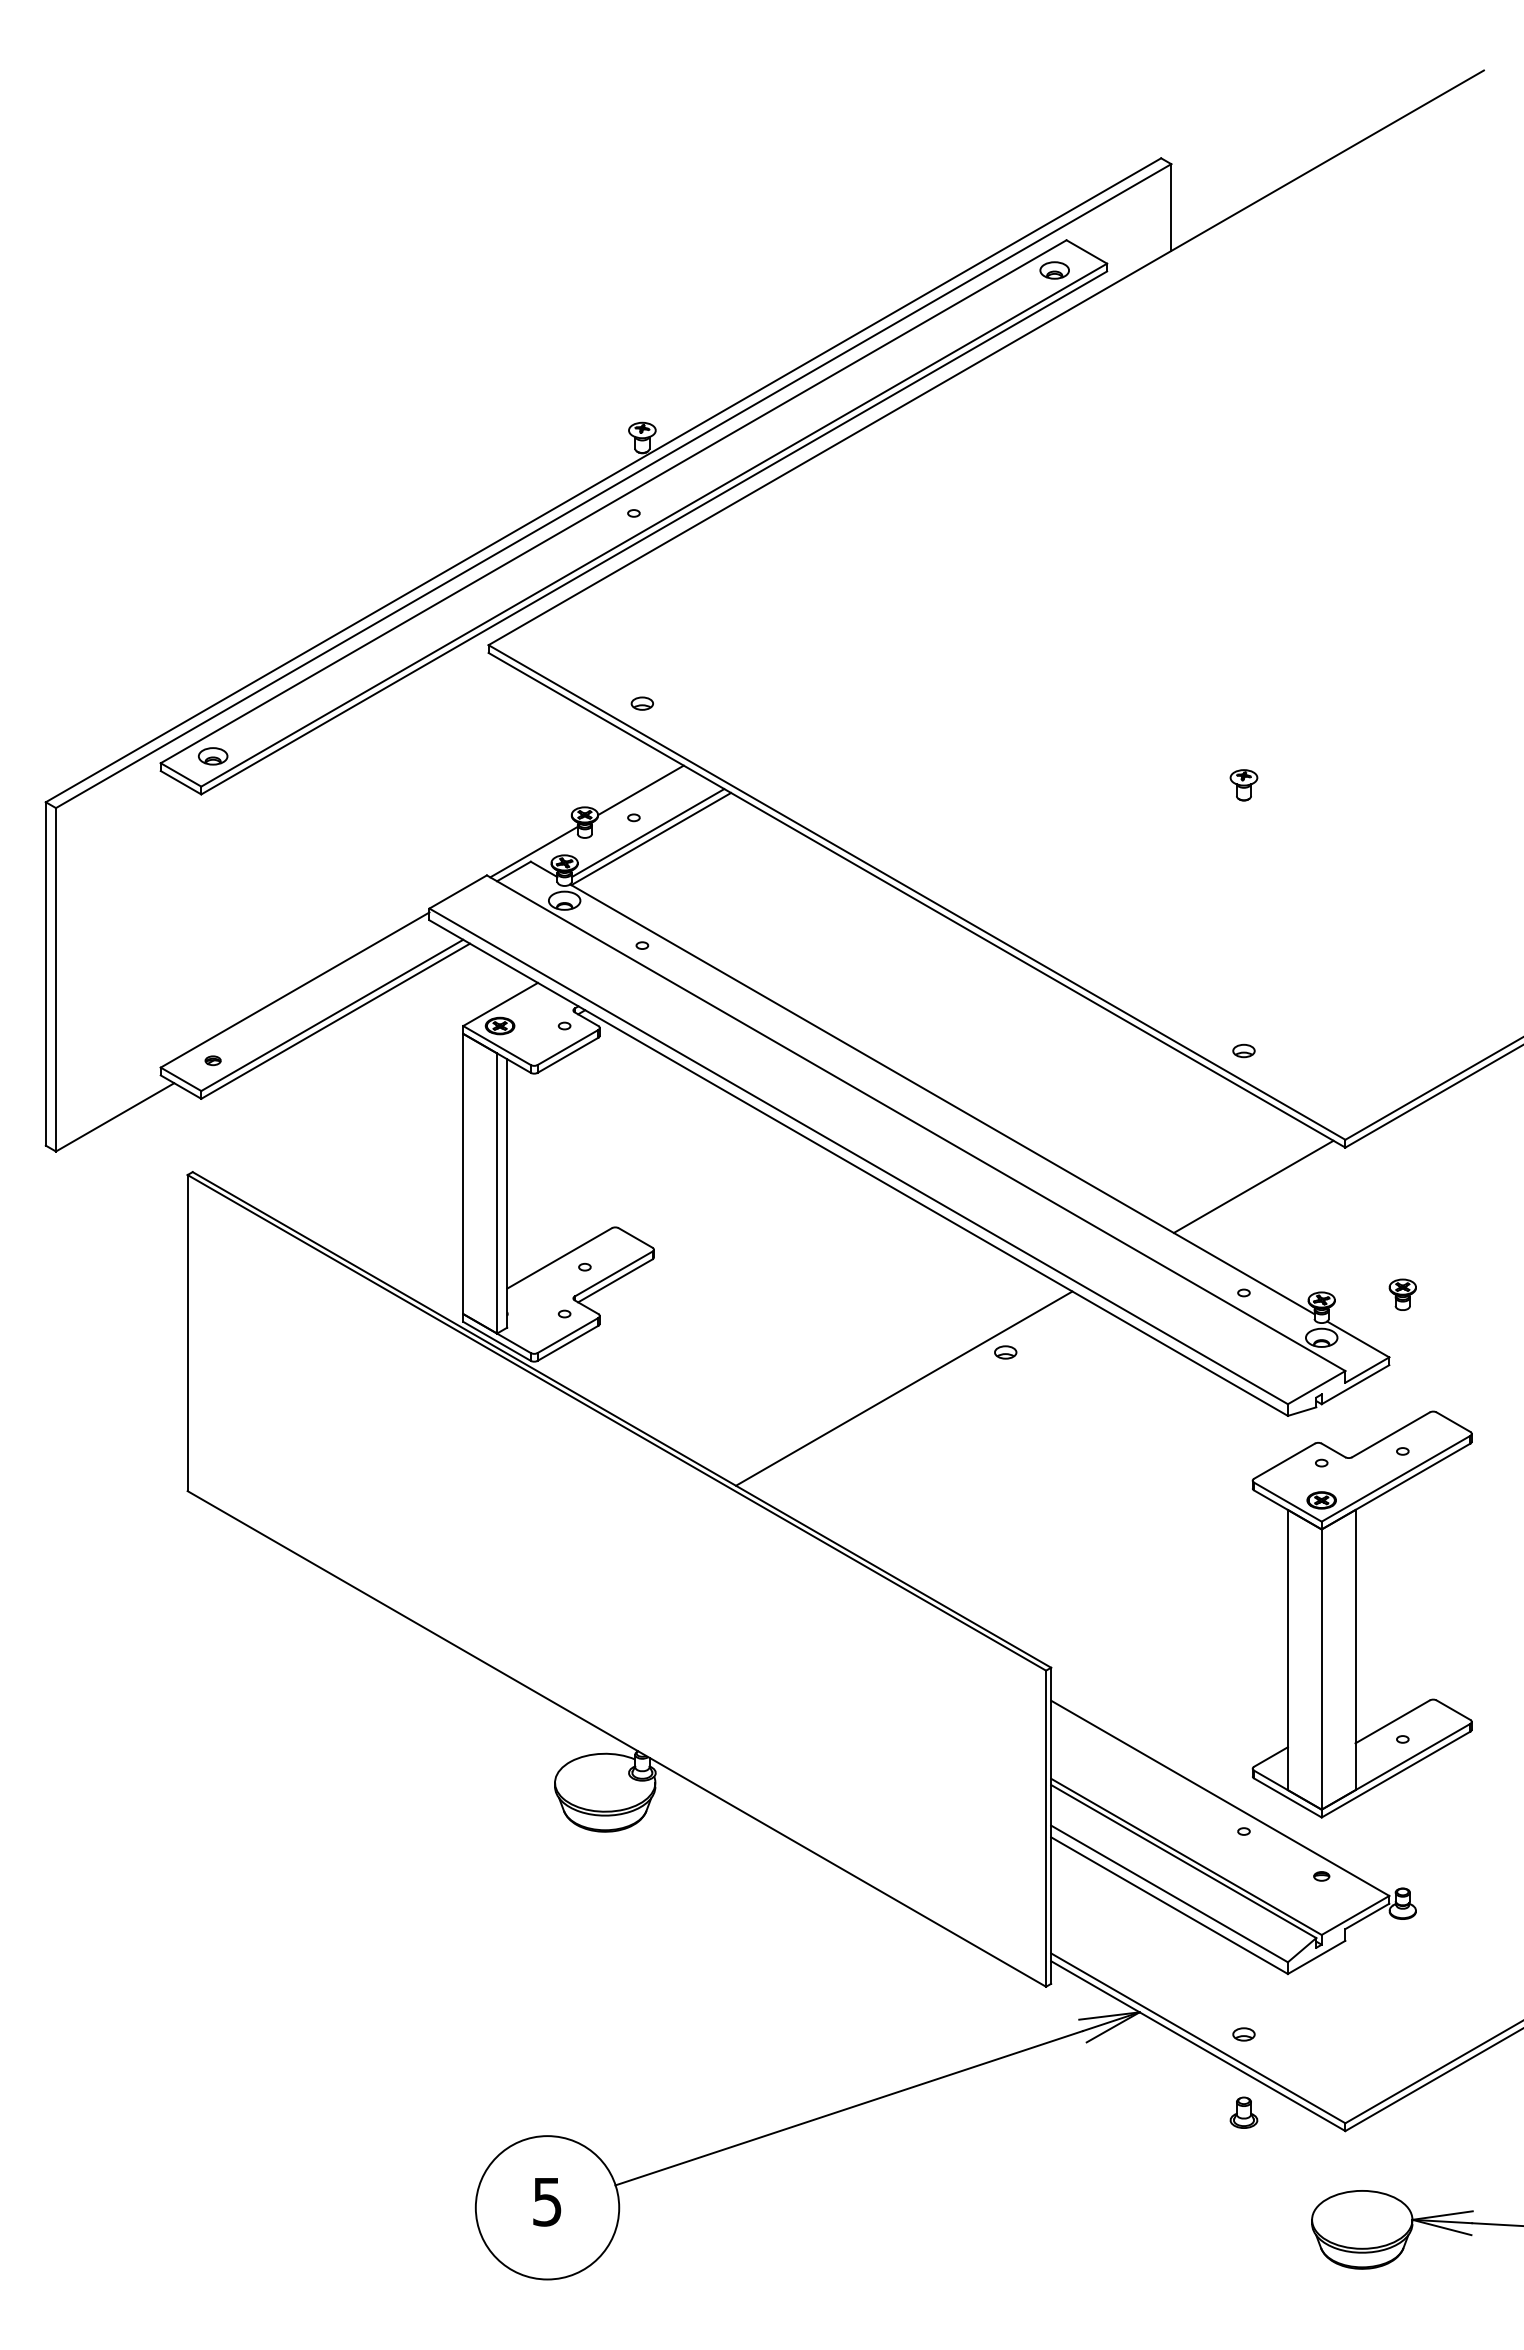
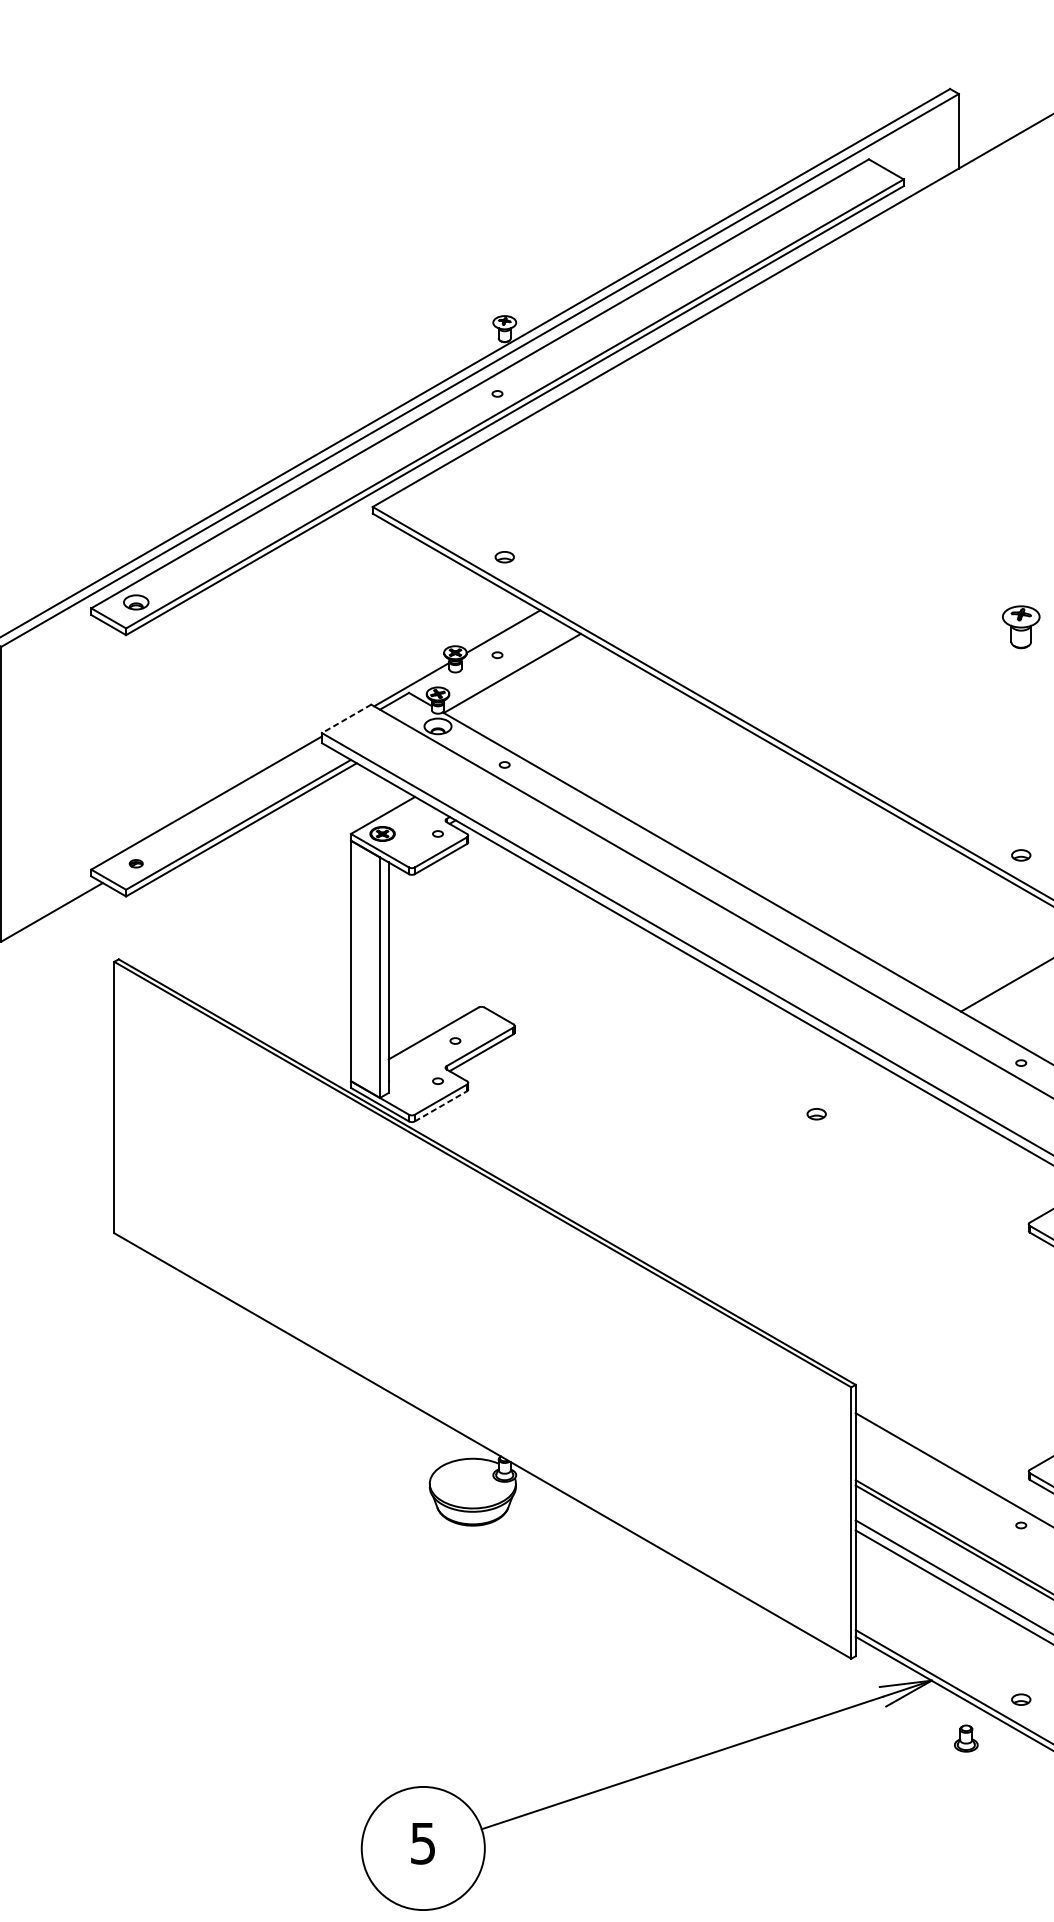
part: (1054, 270) -> (858, 185), removed
part: (1243, 785) -> (1020, 627), size x1.6
line: (647, 833) -> (509, 668), removed
line: (457, 892) -> (346, 719), solid -> dashed
line: (568, 1343) -> (441, 1106), solid -> dashed
line: (904, 1388) -> (729, 1145), removed
part: (1243, 2112) -> (965, 1738), moved

